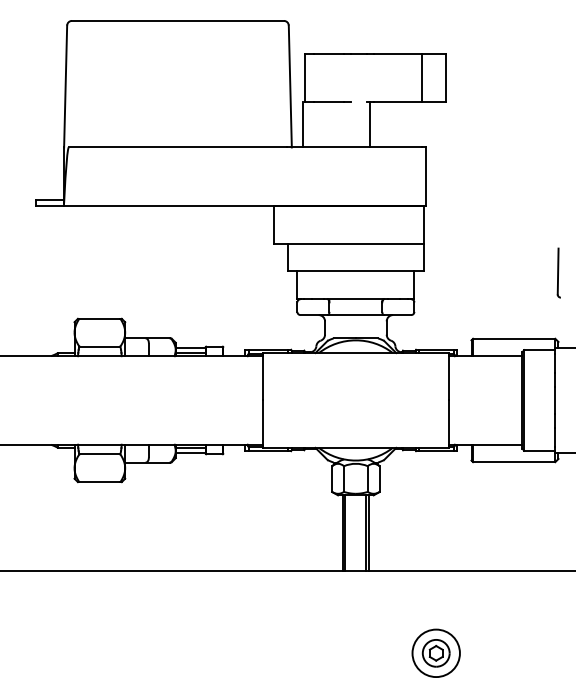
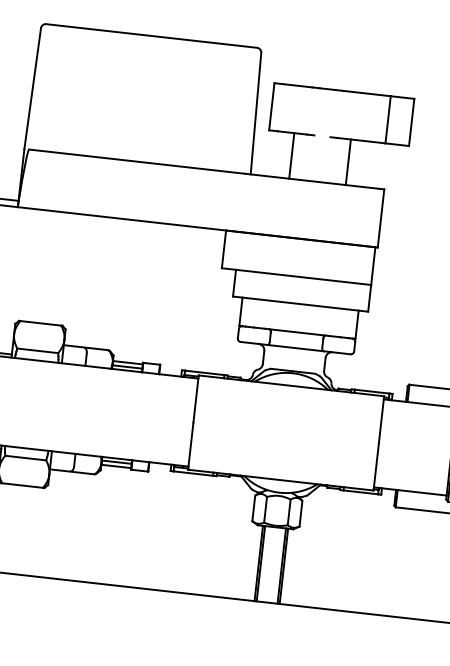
line: (302, 124) -> (291, 155), moved
line: (369, 124) -> (348, 162), moved

